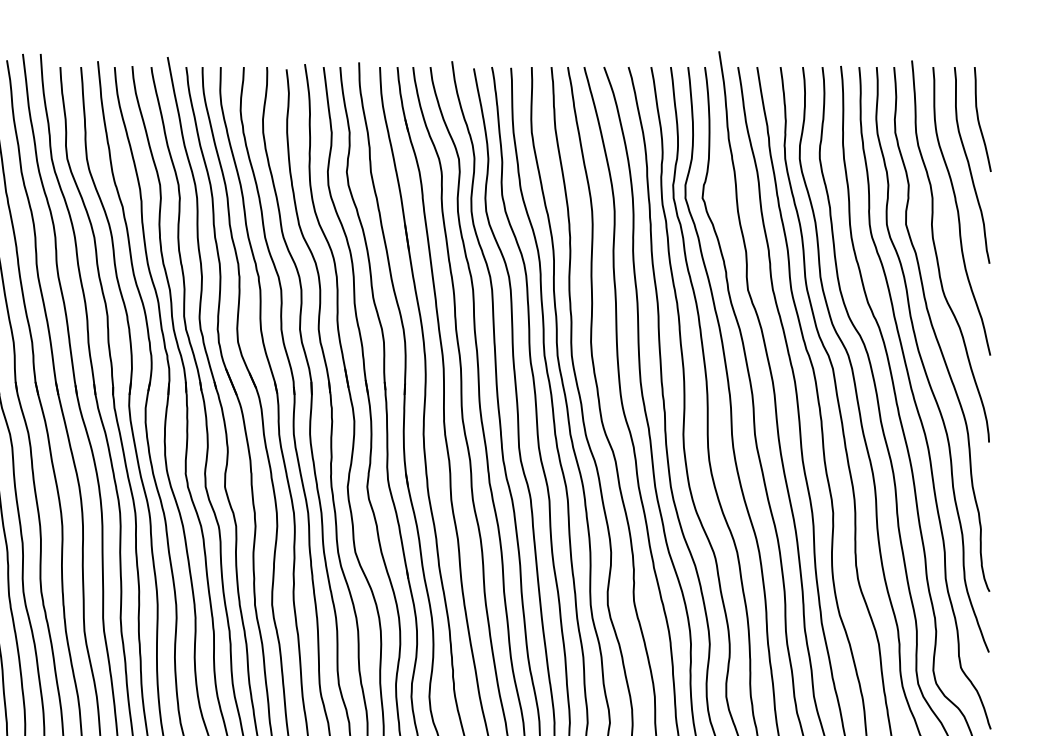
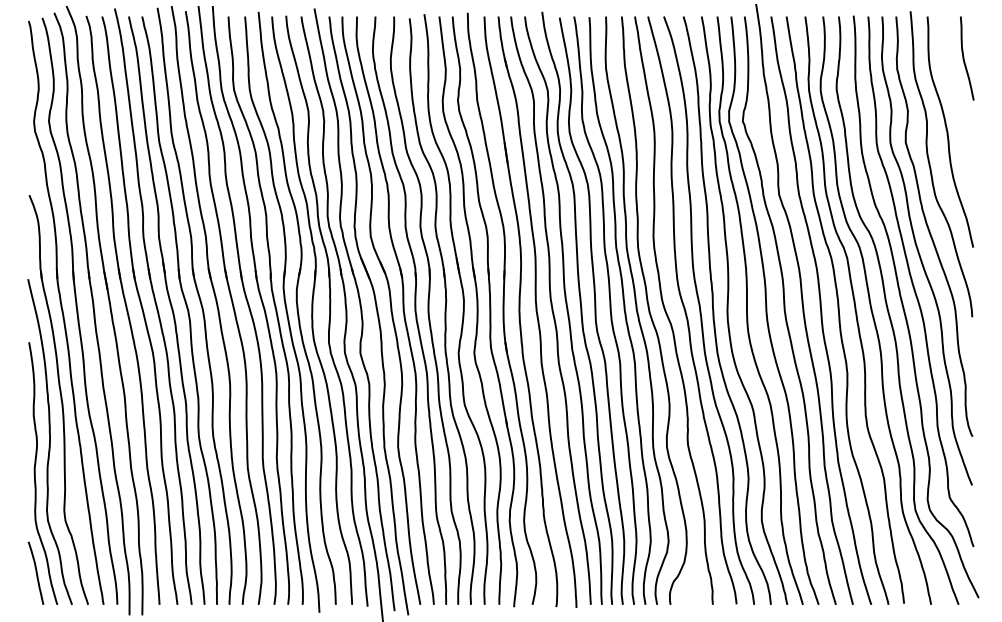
curve: (970, 165) -> (957, 95), removed

